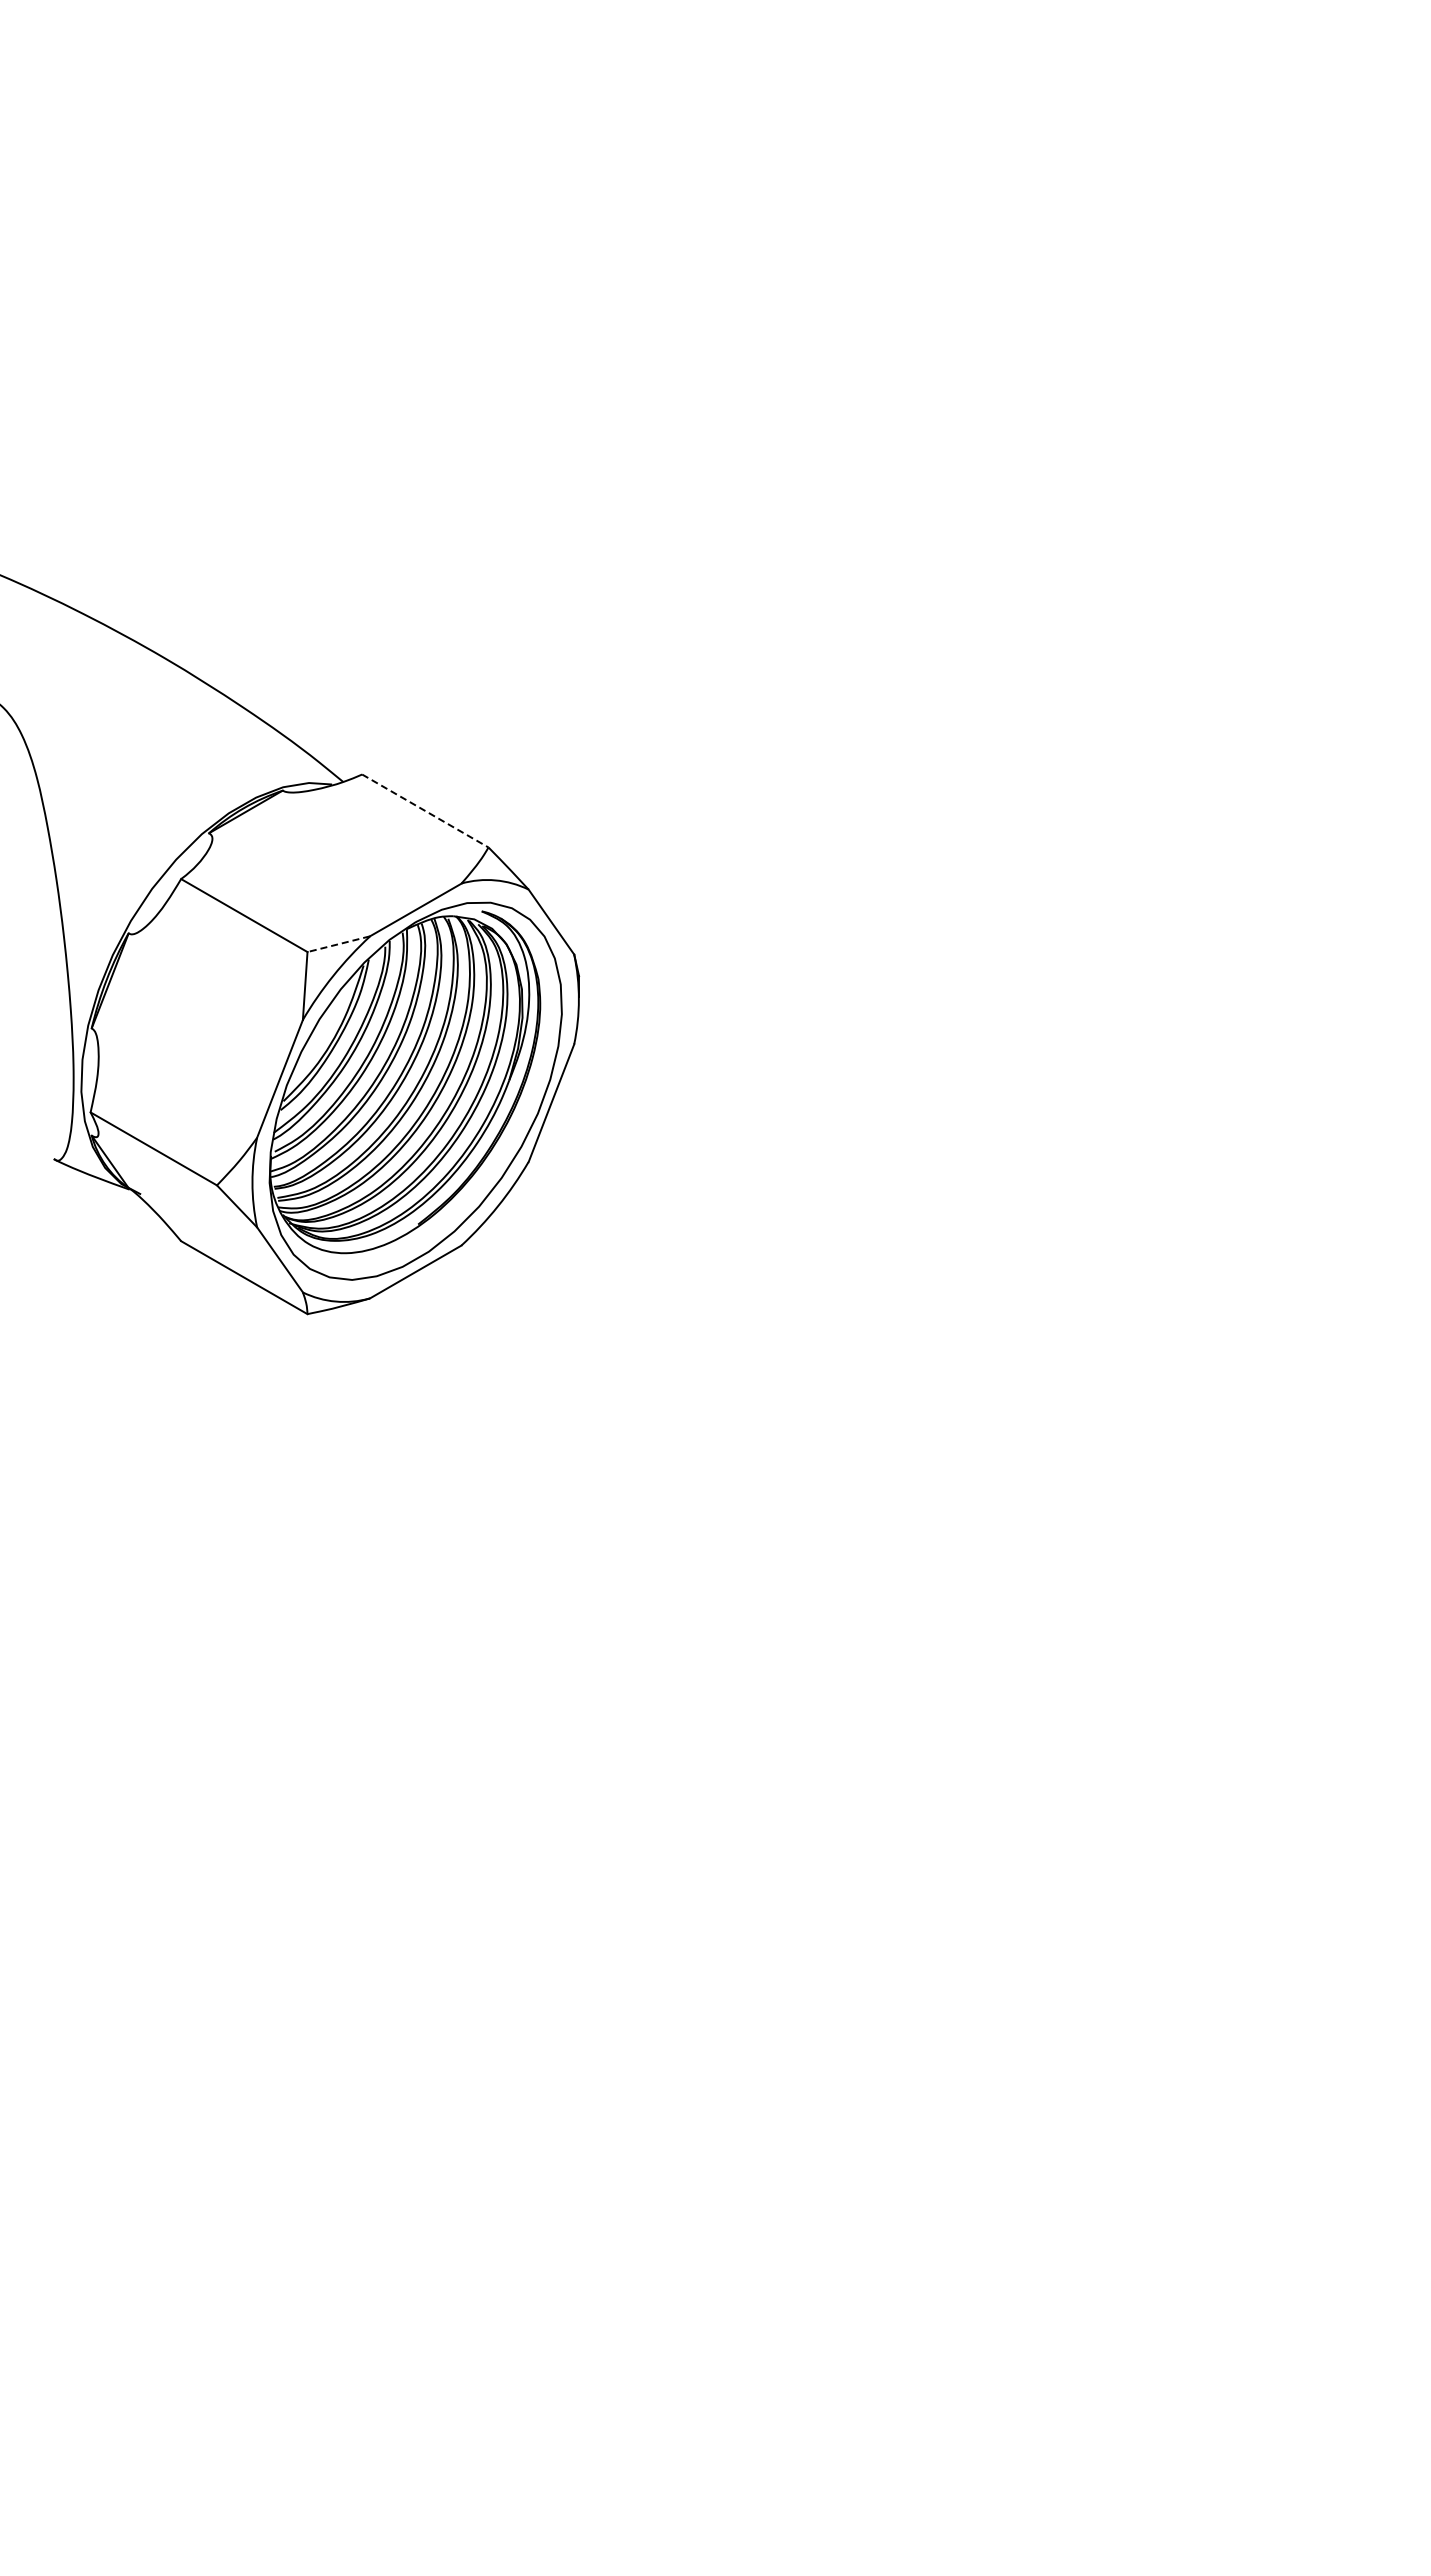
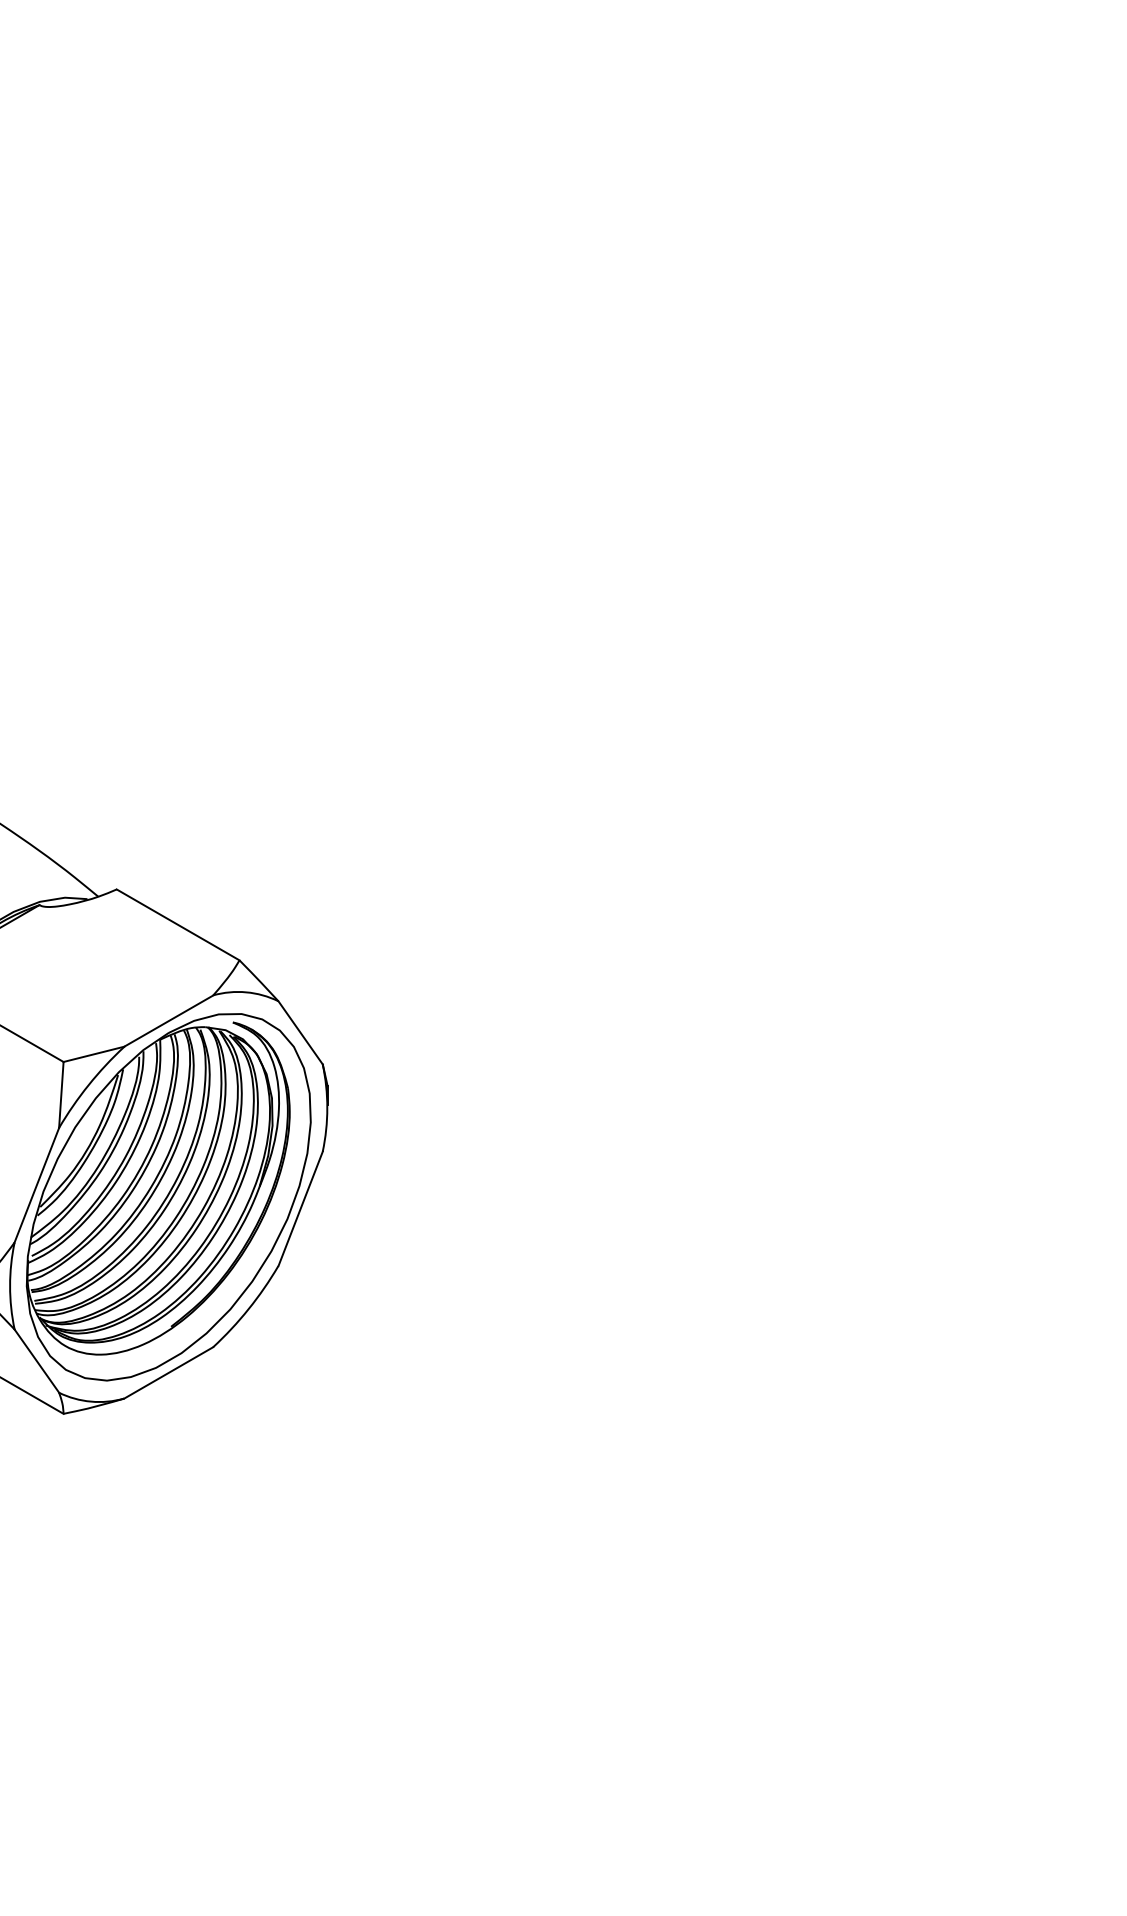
line: (425, 811) -> (178, 925), dashed -> solid
line: (338, 944) -> (93, 1054), dashed -> solid

